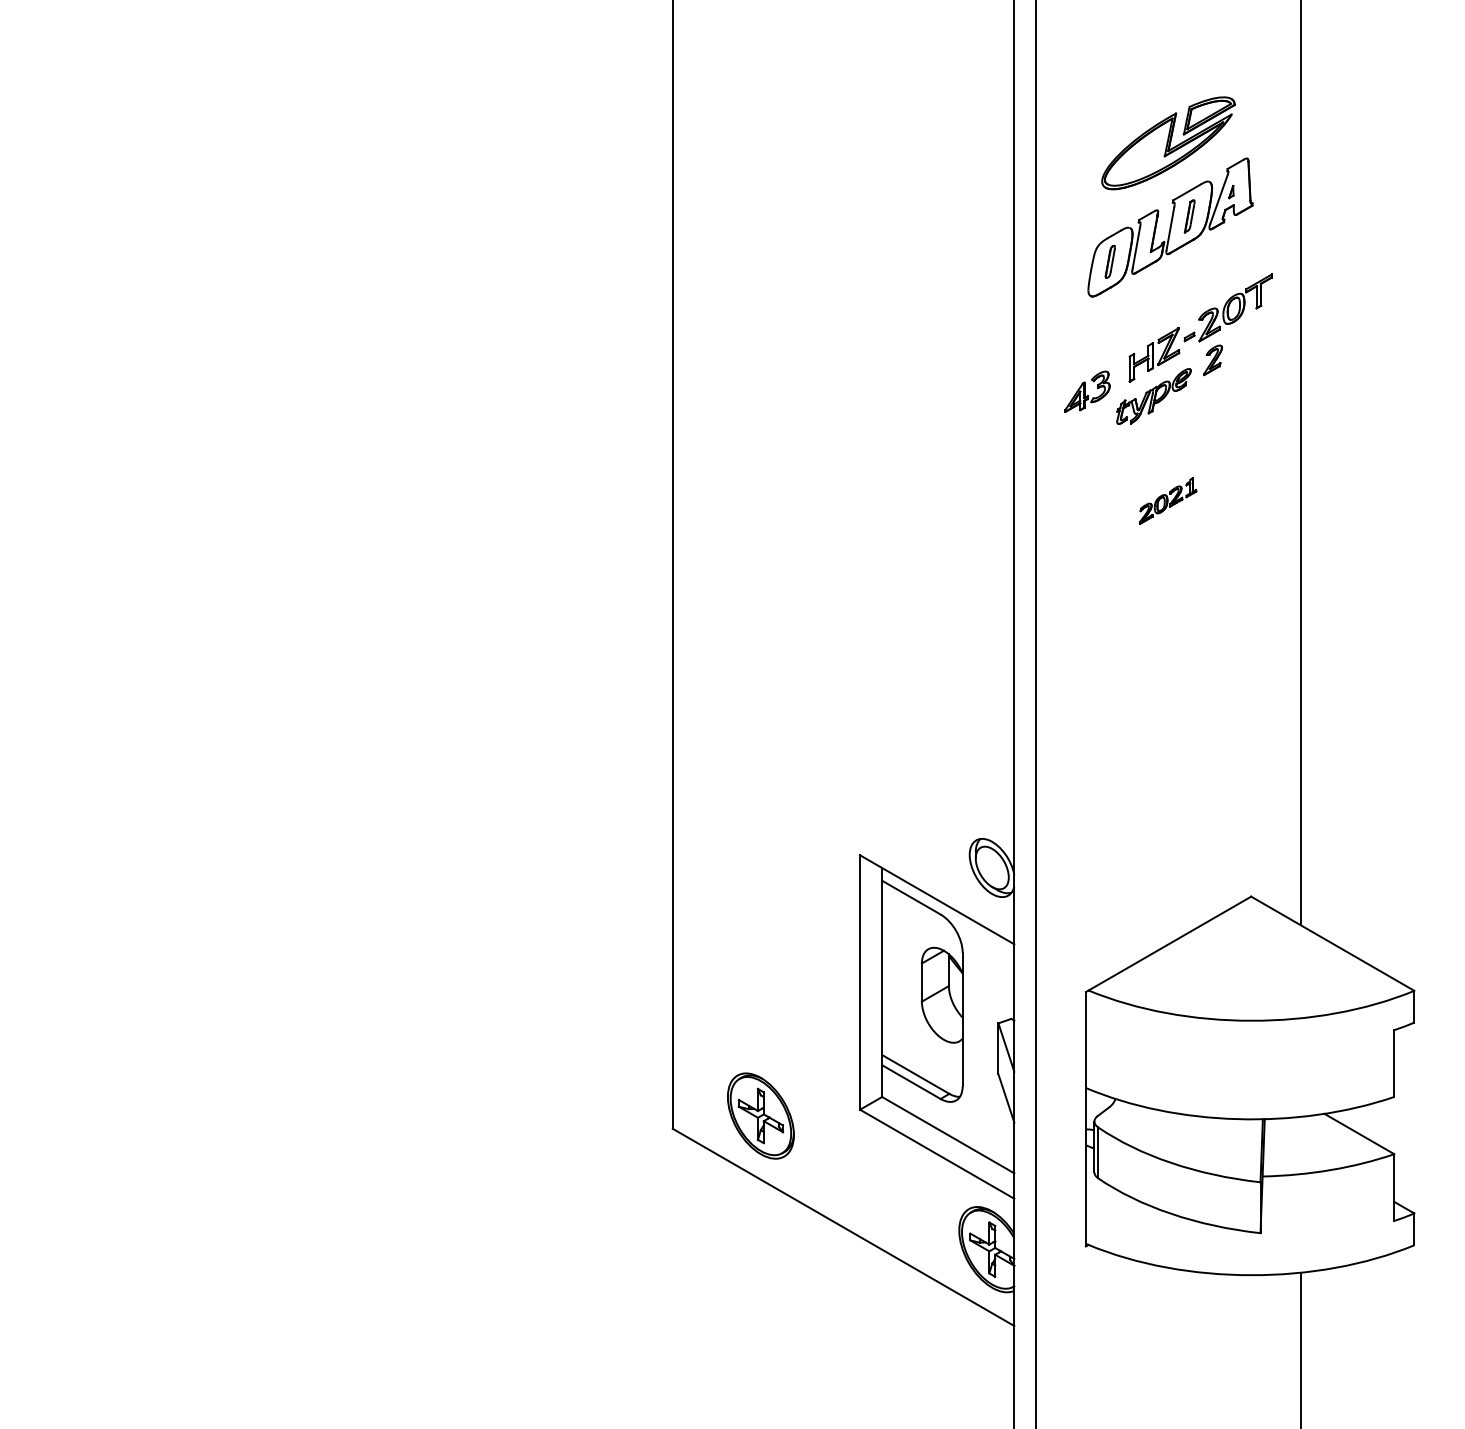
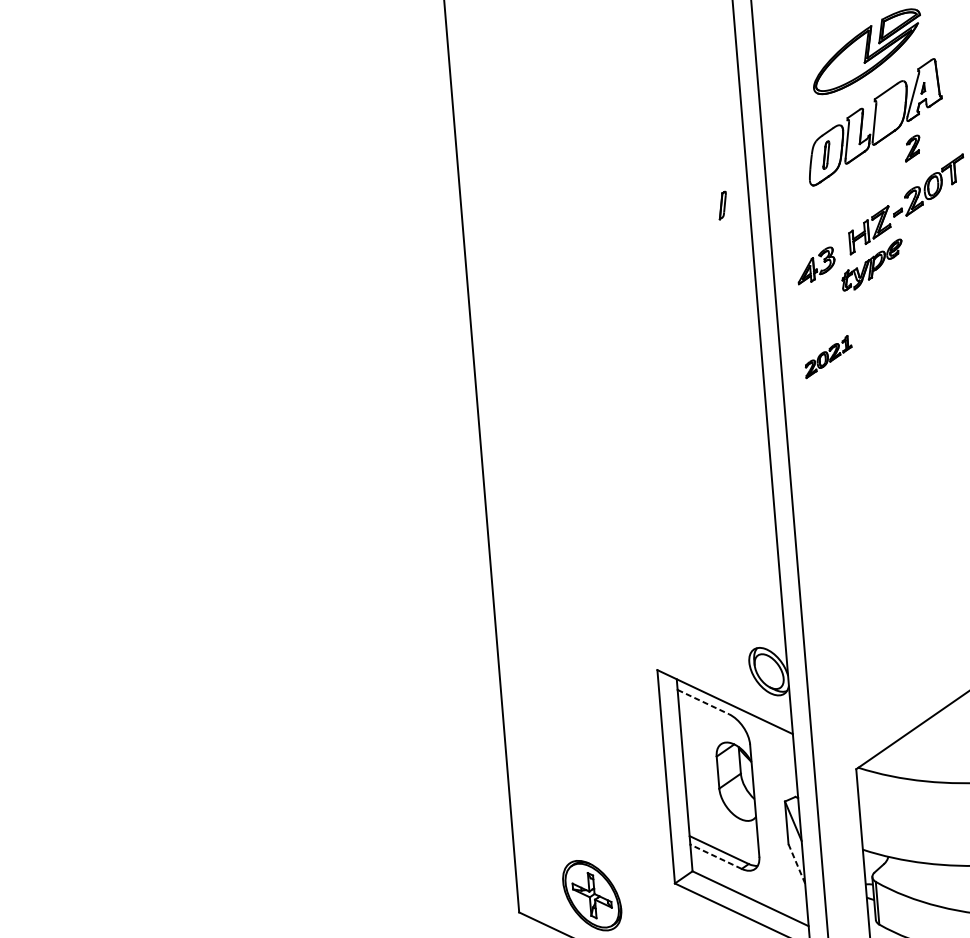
part: (1189, 216) -> (722, 205), moved
part: (1212, 360) -> (912, 148), moved
part: (1168, 500) -> (828, 356), moved
line: (911, 897) -> (703, 701), solid -> dashed
line: (911, 1082) -> (716, 857), solid -> dashed
line: (1006, 1097) -> (796, 863), solid -> dashed

